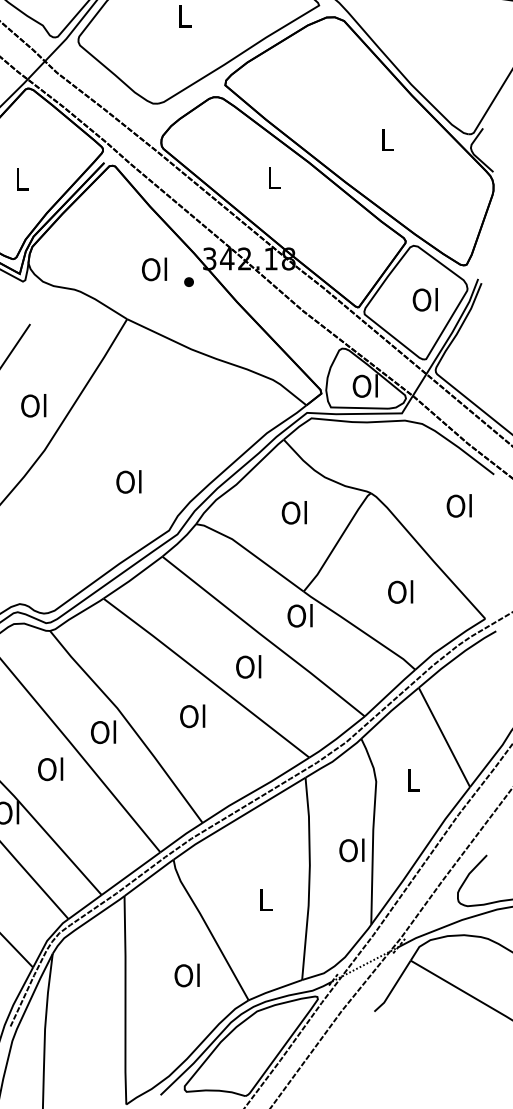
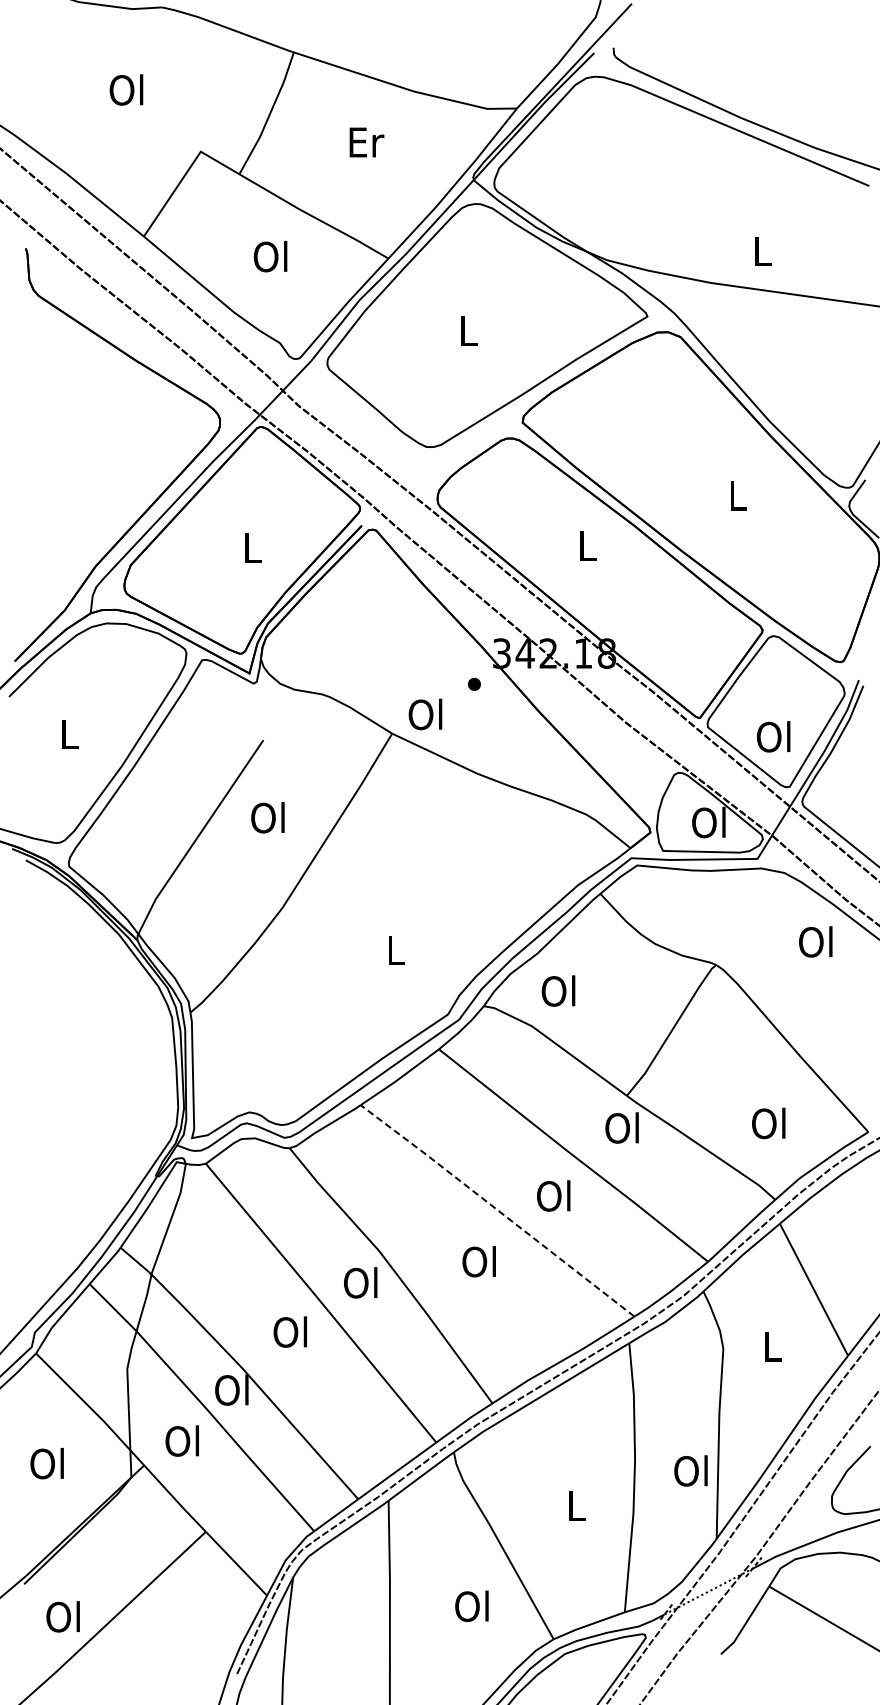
text: (154, 269) -> (425, 714), moved
text: (425, 299) -> (773, 736), moved
text: (33, 405) -> (267, 817), moved
text: (128, 481) -> (394, 949), Ol -> L
text: (459, 505) -> (815, 941), moved
text: (294, 512) -> (558, 990), moved
text: (400, 592) -> (768, 1123), moved
line: (206, 677) -> (497, 1209), solid -> dashed
text: (351, 850) -> (690, 1470), moved

